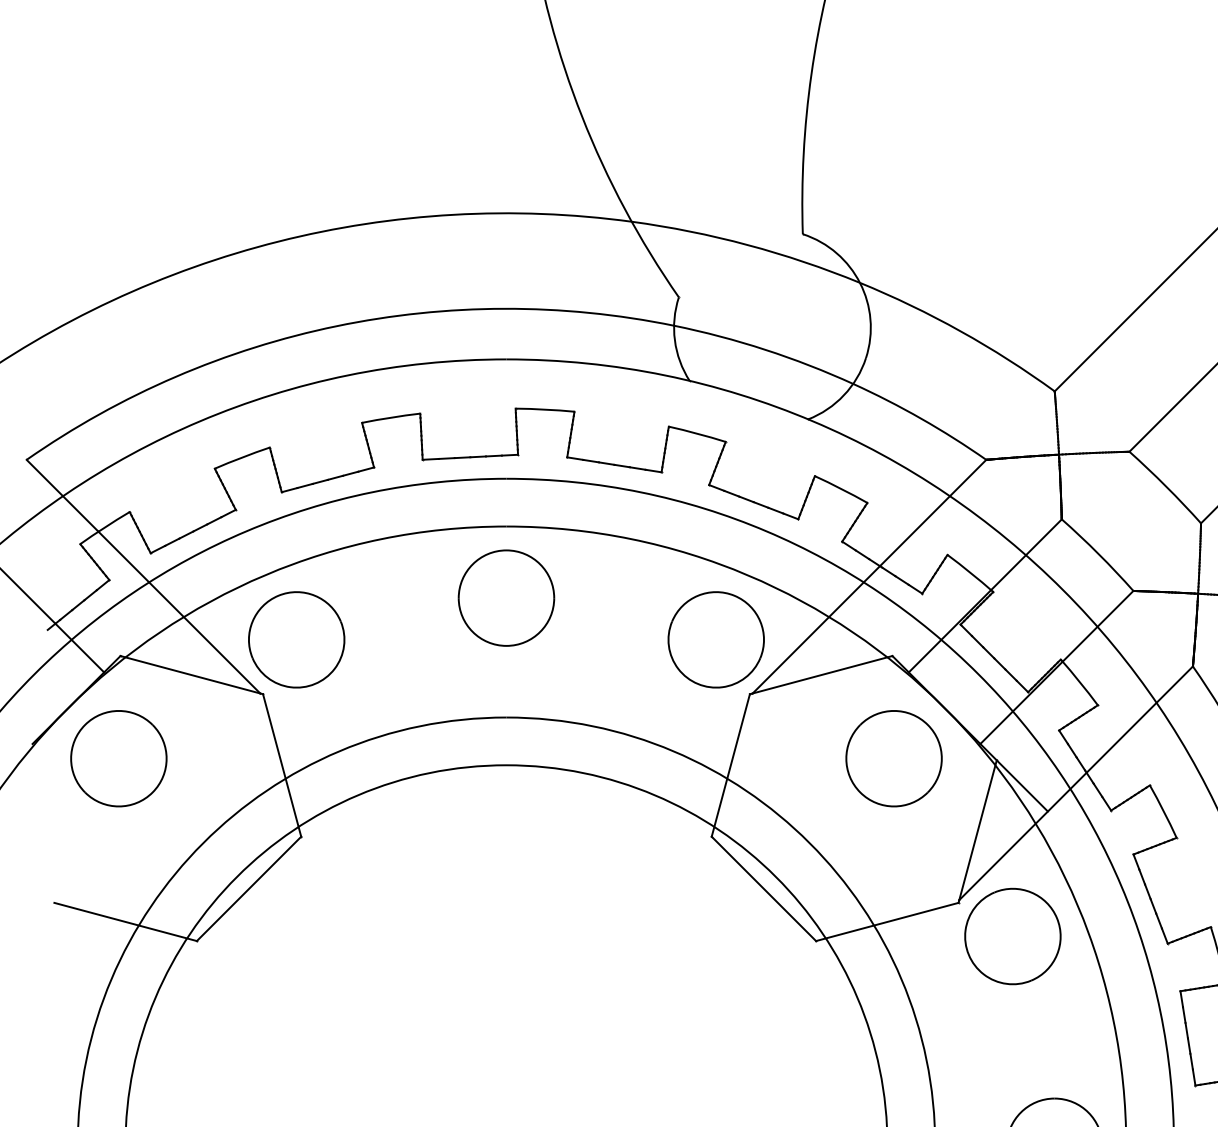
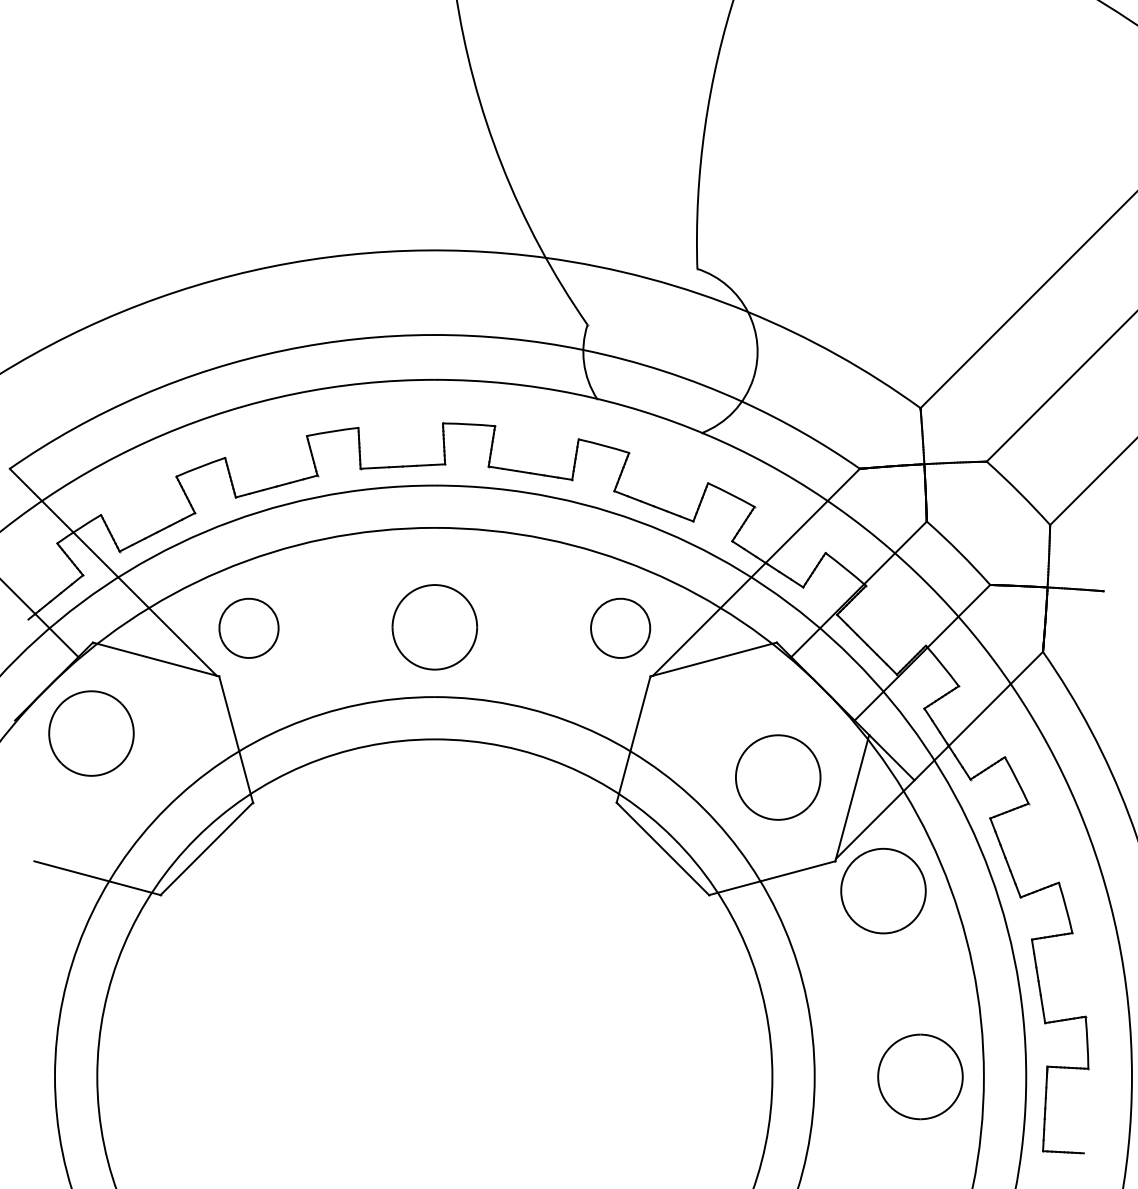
part: (506, 598) -> (434, 627), moved
part: (296, 640) -> (248, 628), size x0.7
part: (716, 640) -> (620, 628), size x0.7
part: (894, 758) -> (778, 777), moved

